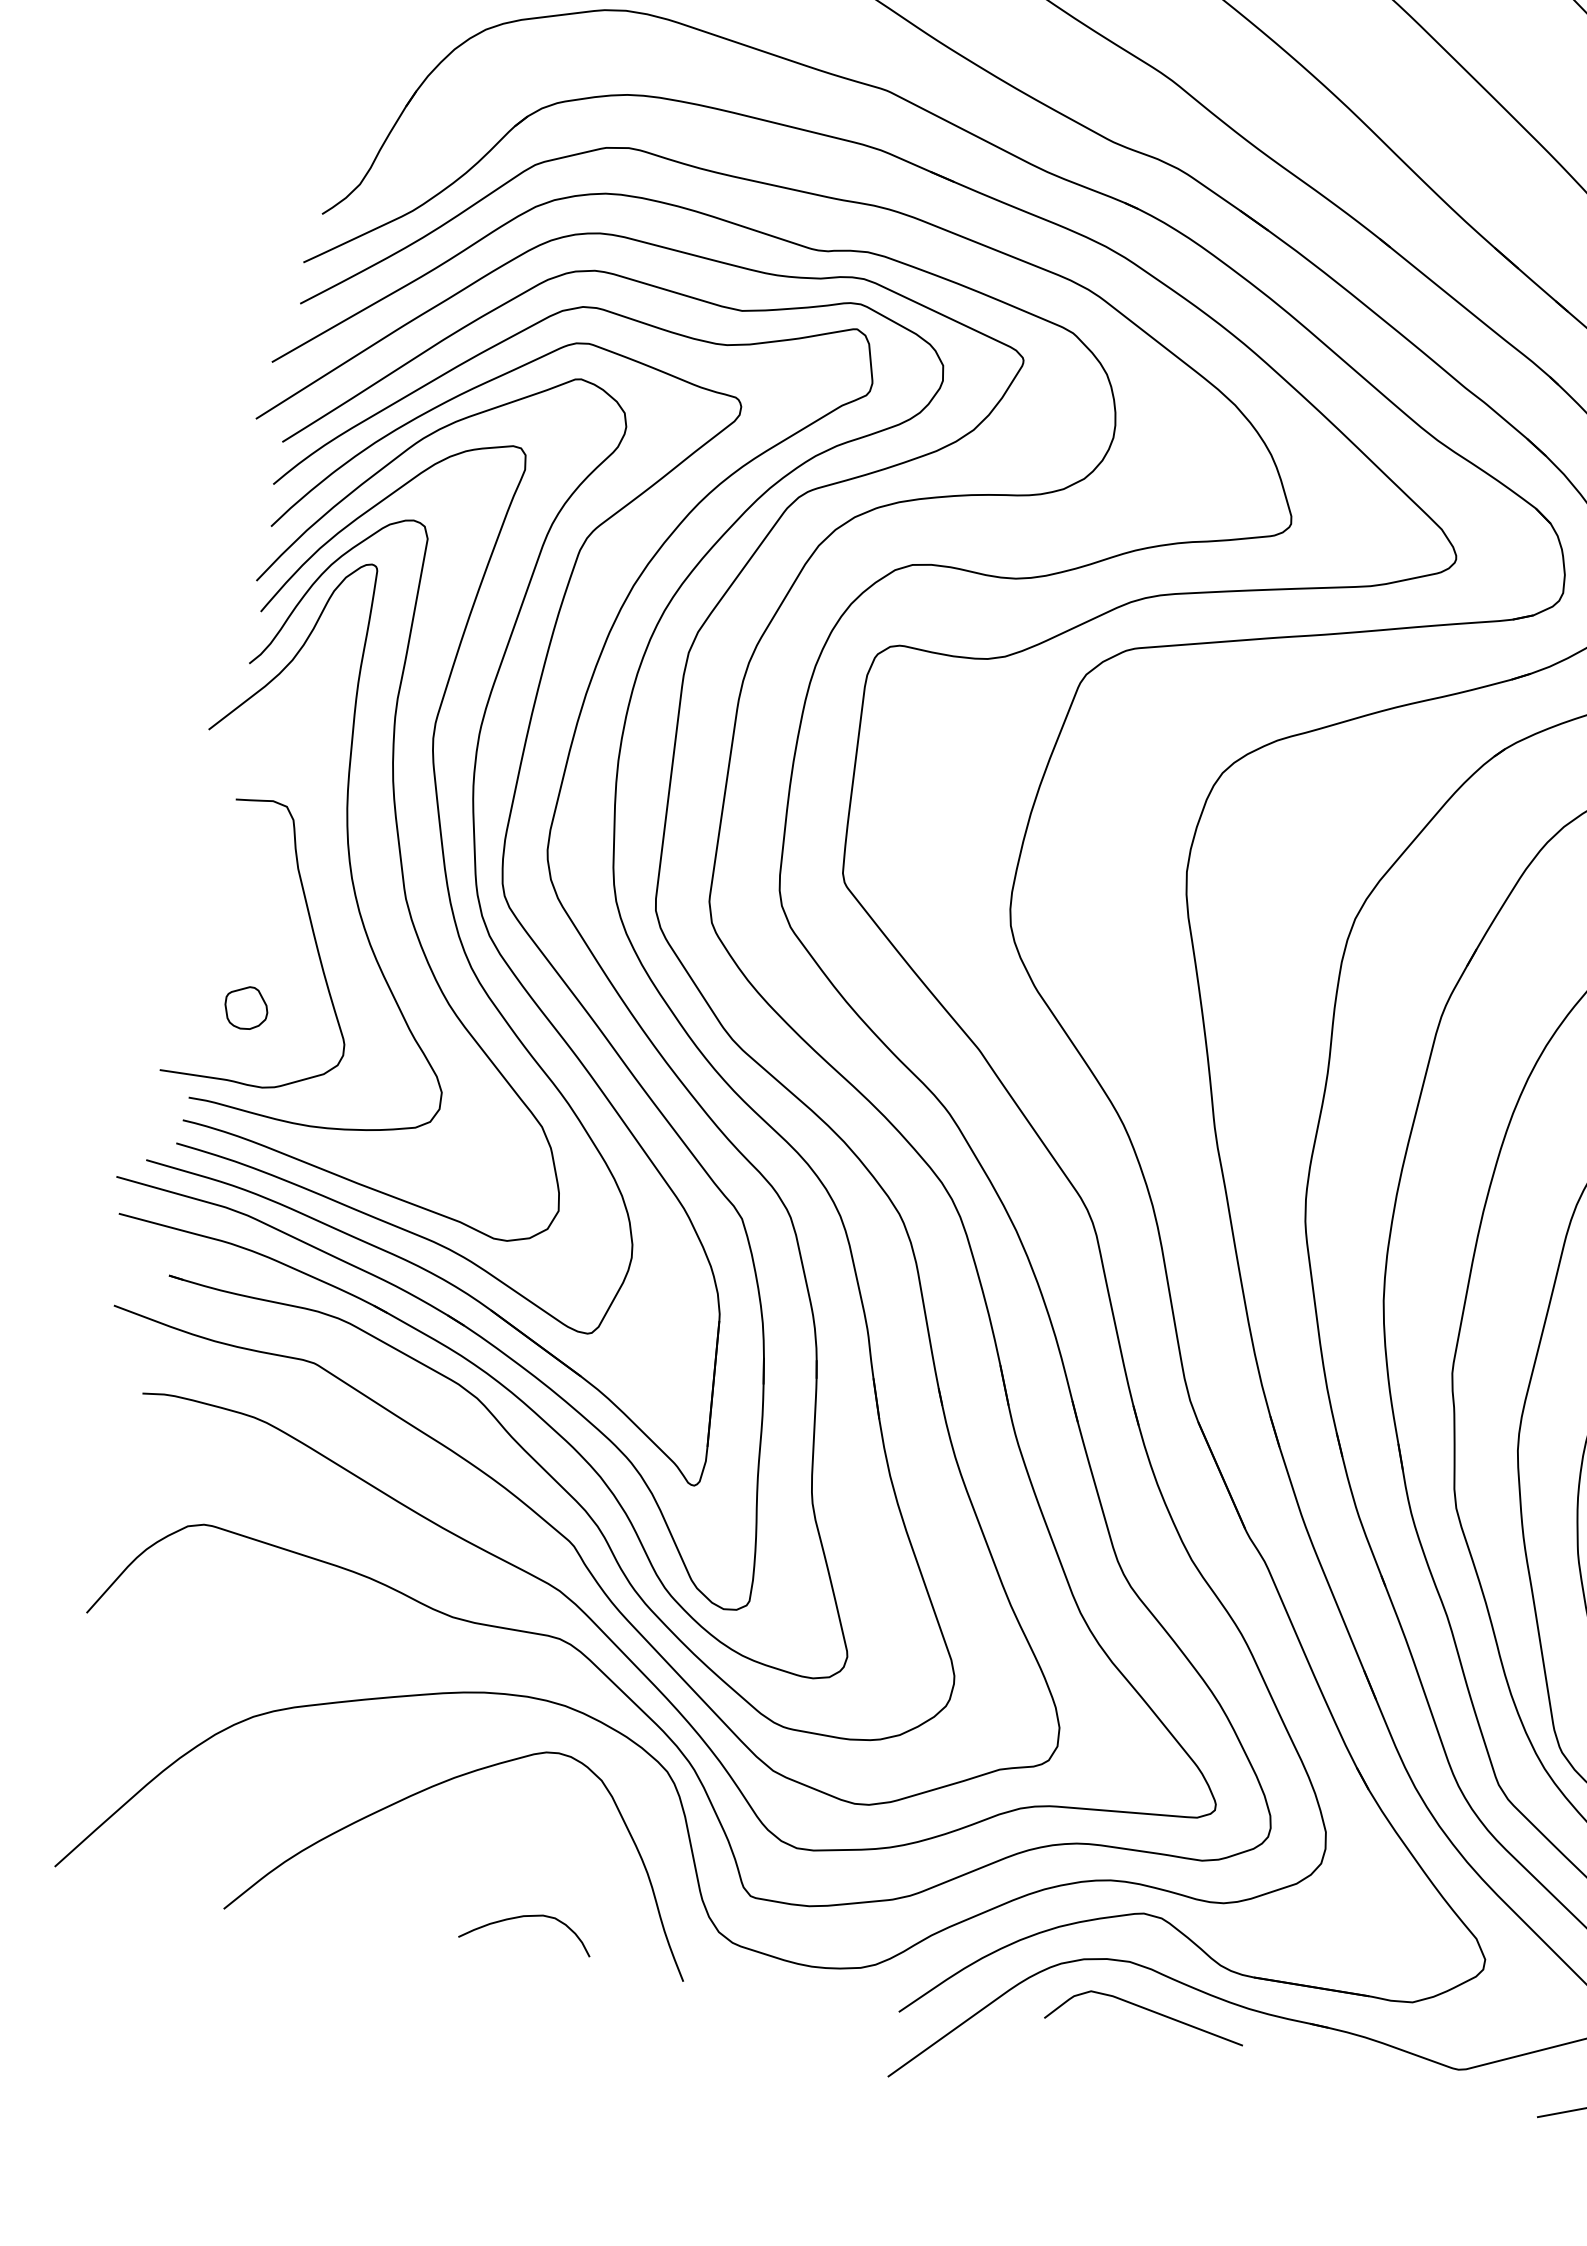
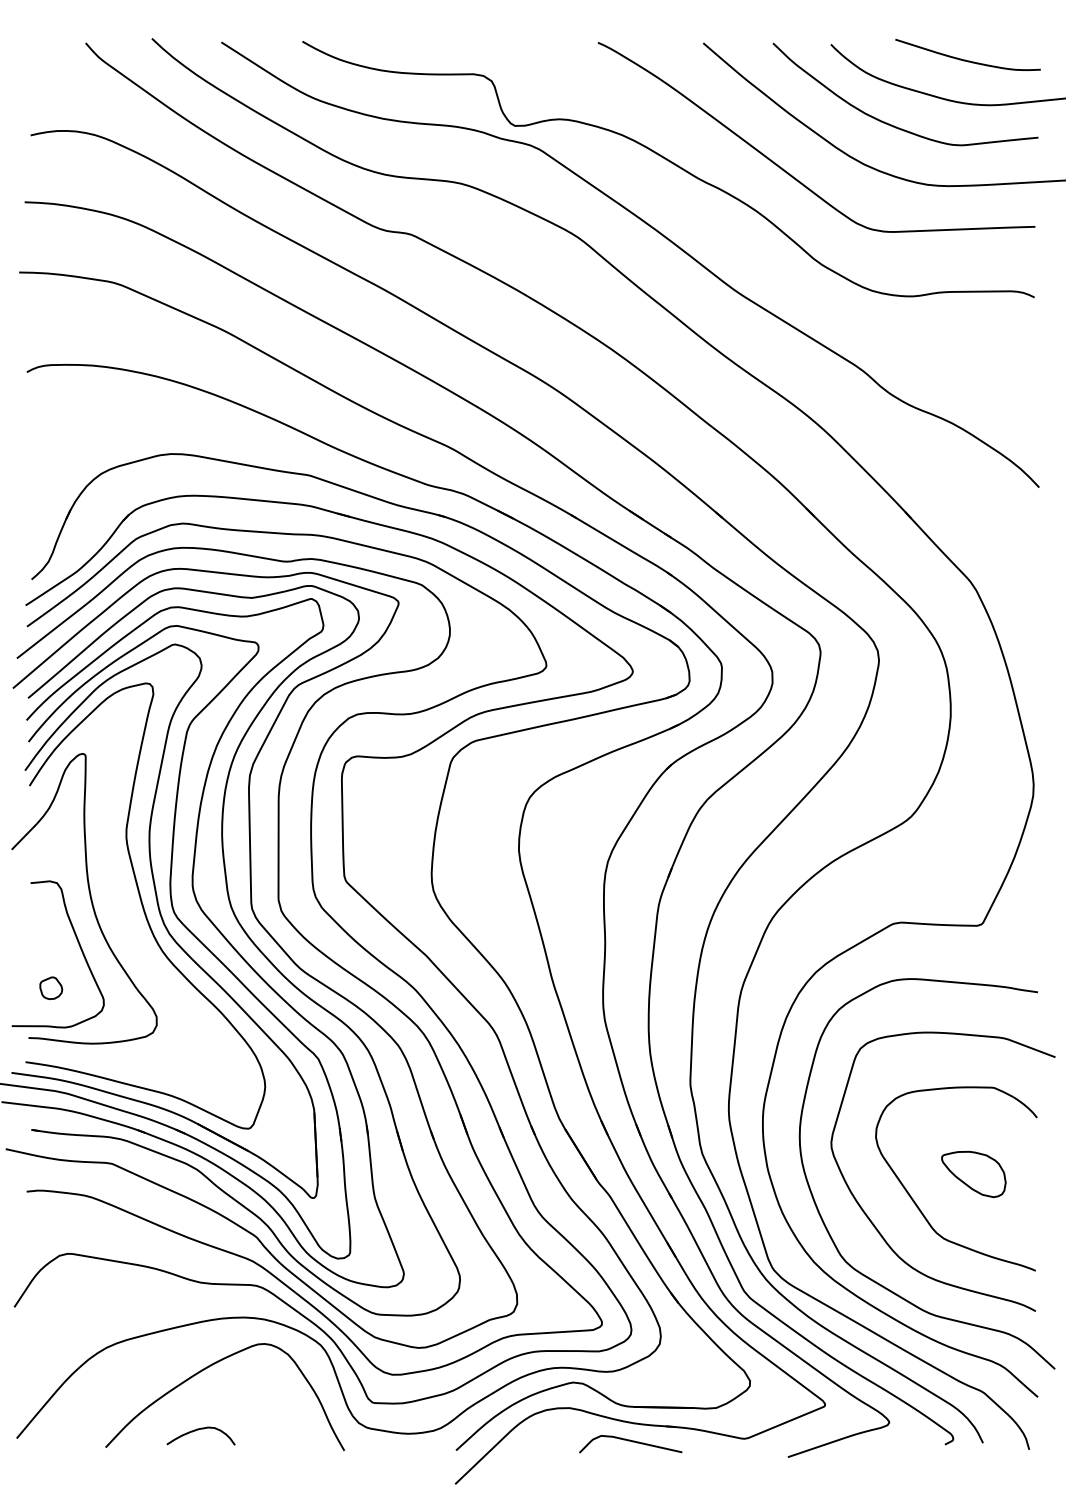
curve: (404, 871) -> (121, 907), removed
curve: (523, 1918) -> (198, 1430), moved
curve: (1149, 2012) -> (632, 1442), moved

